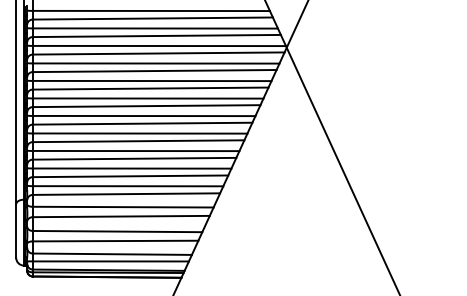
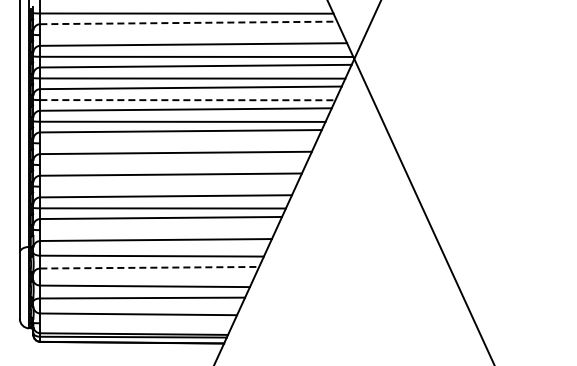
line: (153, 18) -> (189, 22), solid -> dashed
line: (155, 28) -> (191, 35), removed
line: (151, 81) -> (187, 100), solid -> dashed
line: (143, 116) -> (177, 143), removed
line: (139, 133) -> (172, 165), removed
line: (135, 150) -> (167, 186), removed
line: (127, 186) -> (157, 230), removed
line: (121, 216) -> (150, 267), solid -> dashed
line: (110, 261) -> (136, 323), removed

